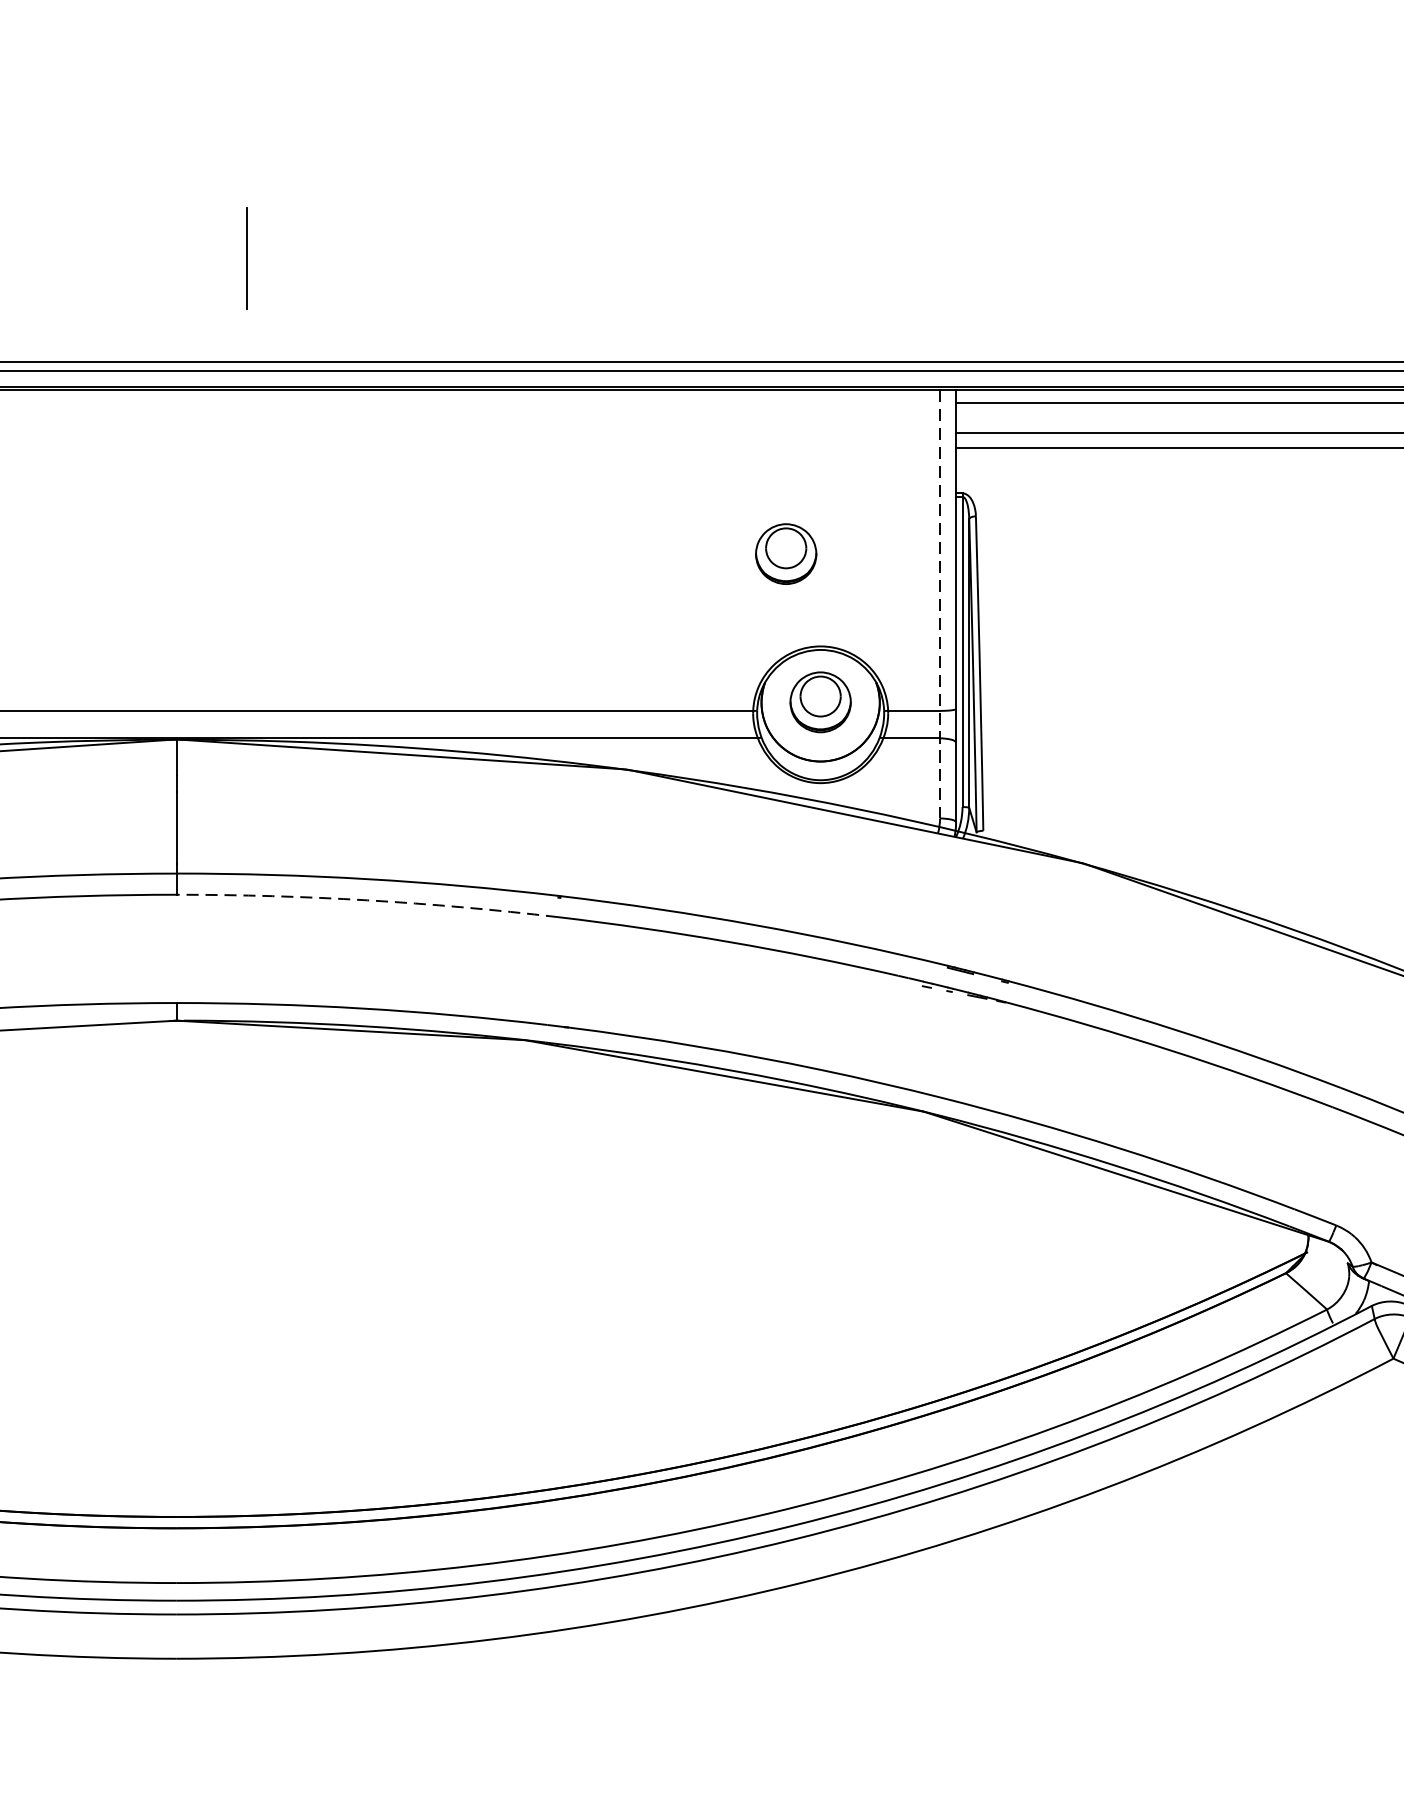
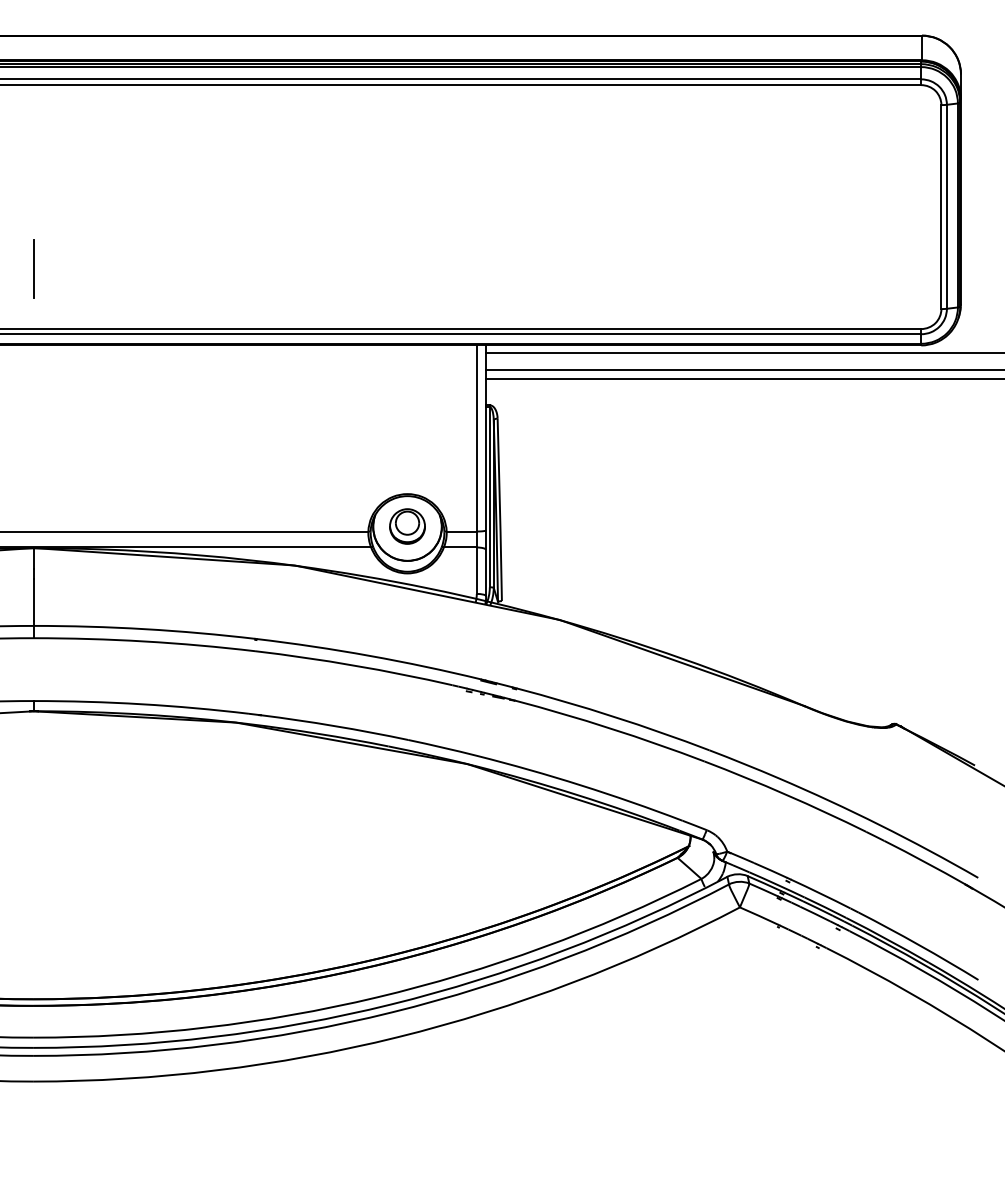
line: (246, 257) -> (33, 268), moved
part: (786, 554) -> (387, 440), removed
line: (939, 605) -> (476, 470), dashed -> solid
arc: (367, 900) -> (144, 641), dashed -> solid

